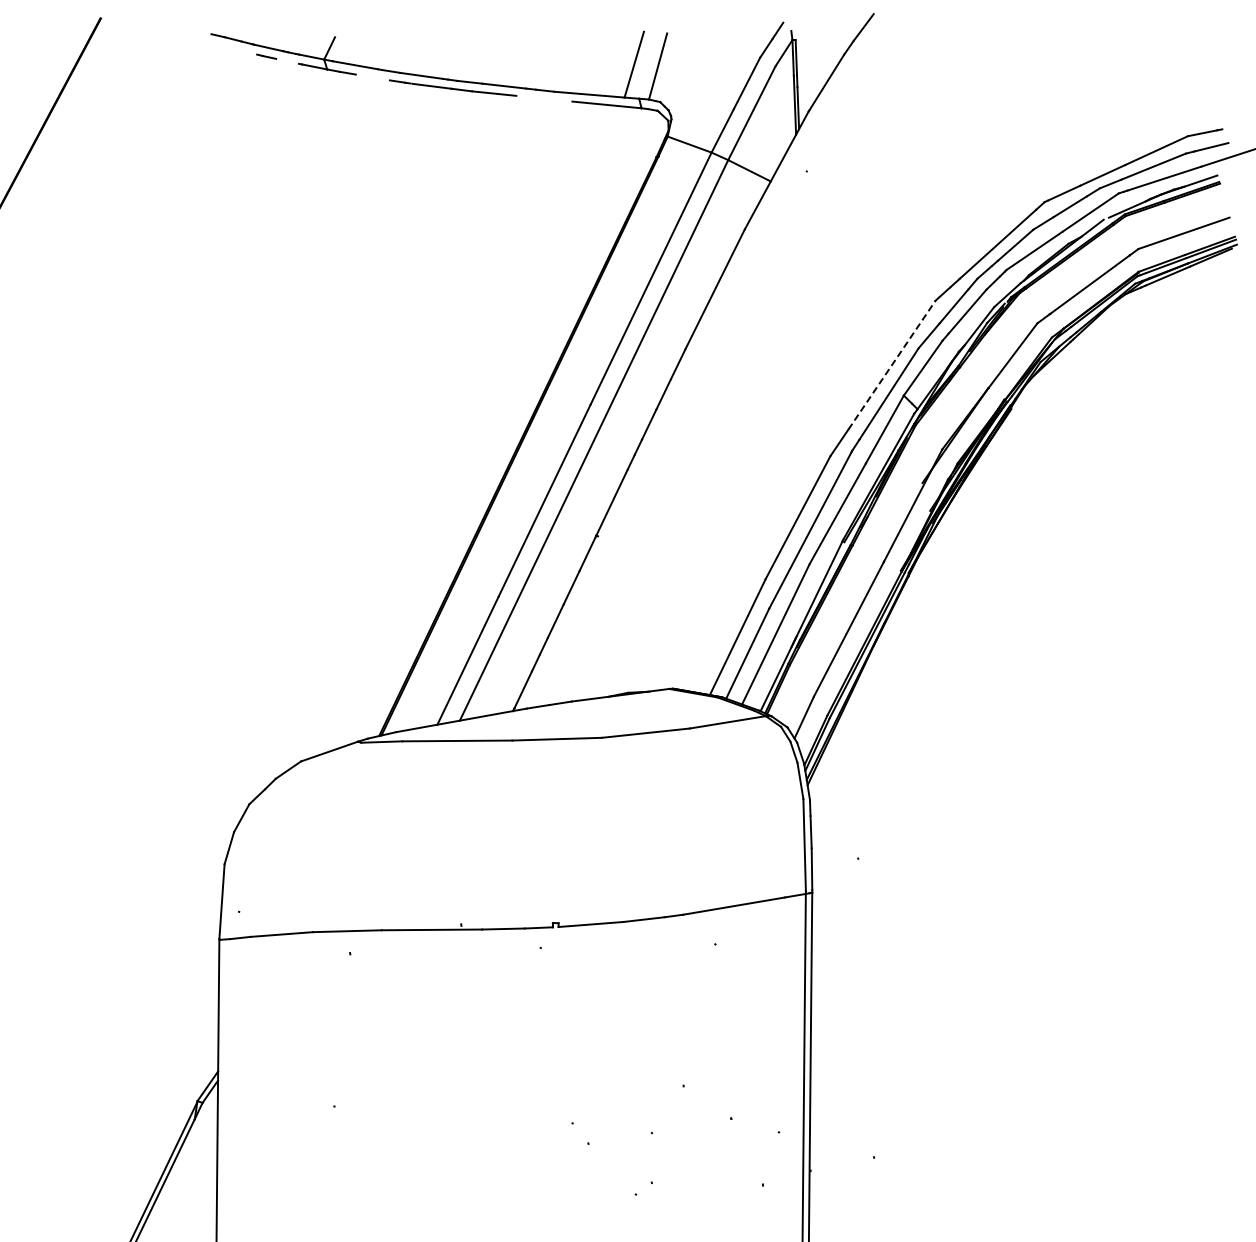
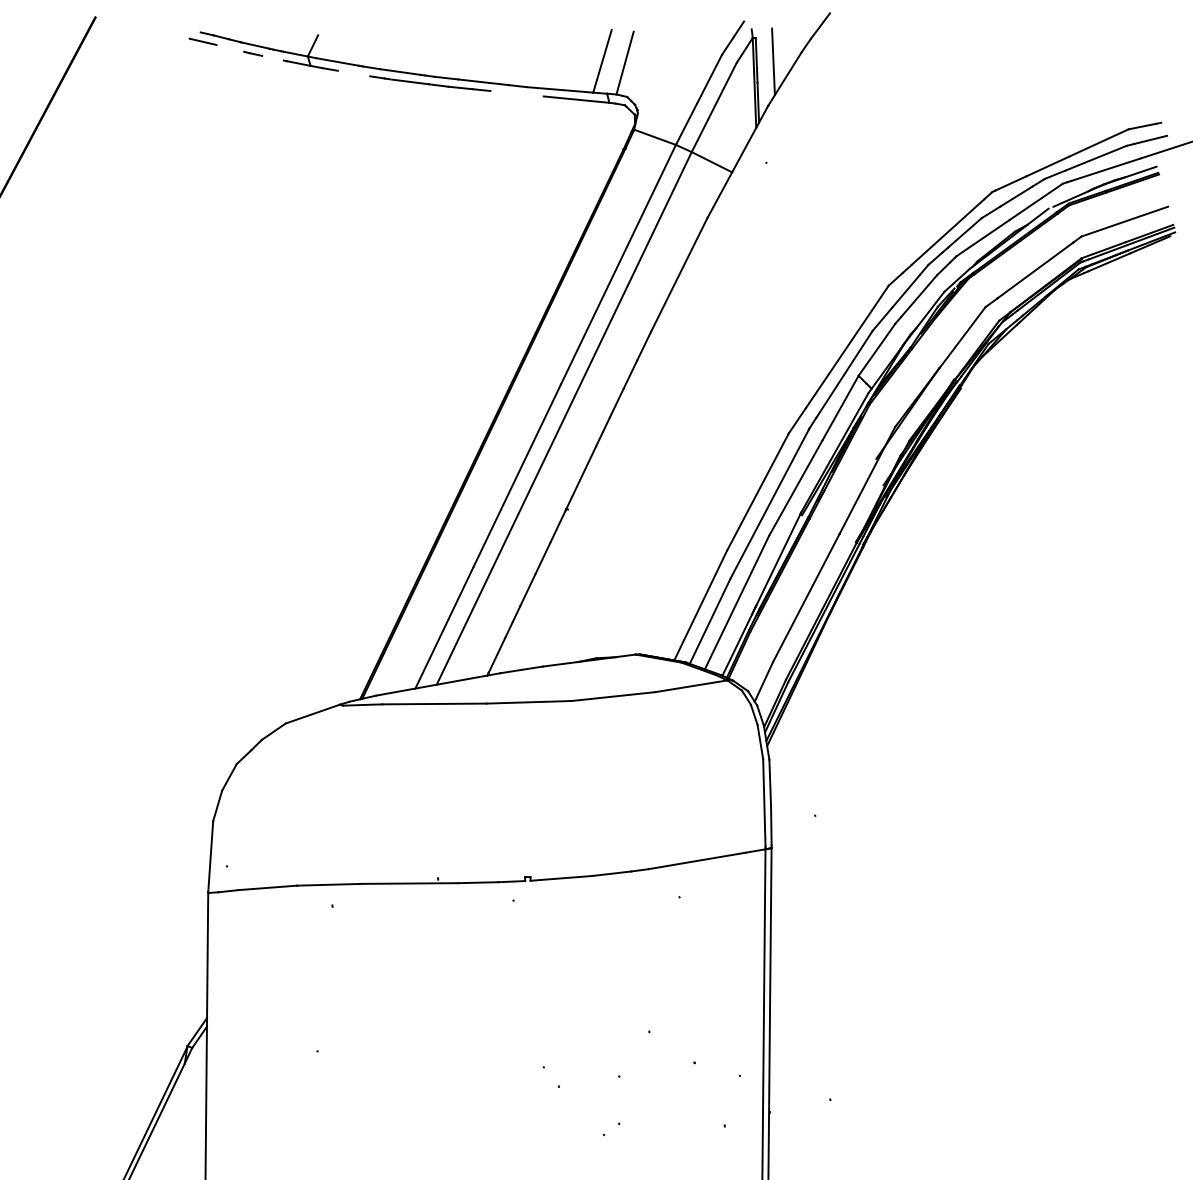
line: (213, 43) -> (202, 41), added
line: (813, 65) -> (772, 62), added
line: (891, 365) -> (846, 347), dashed -> solid

